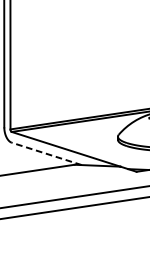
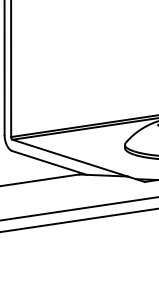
line: (46, 153) -> (49, 162), dashed -> solid

